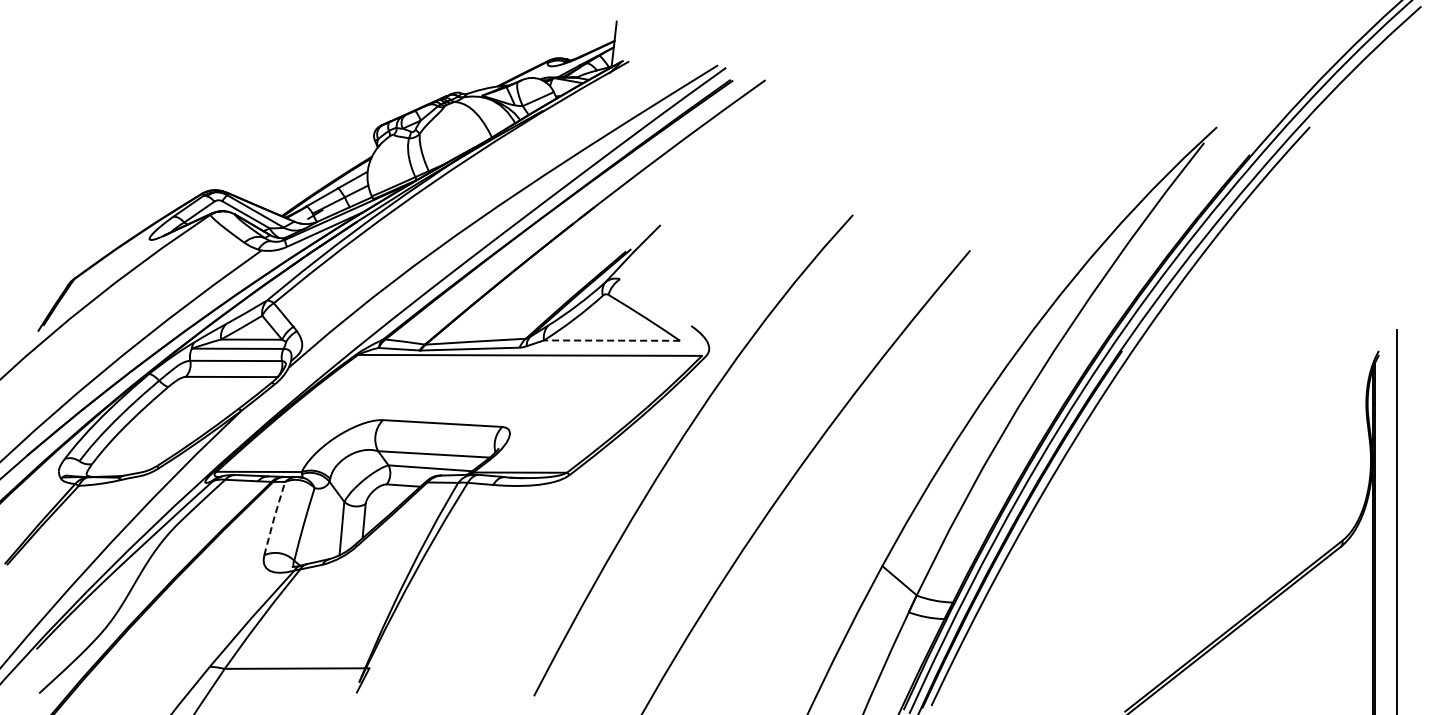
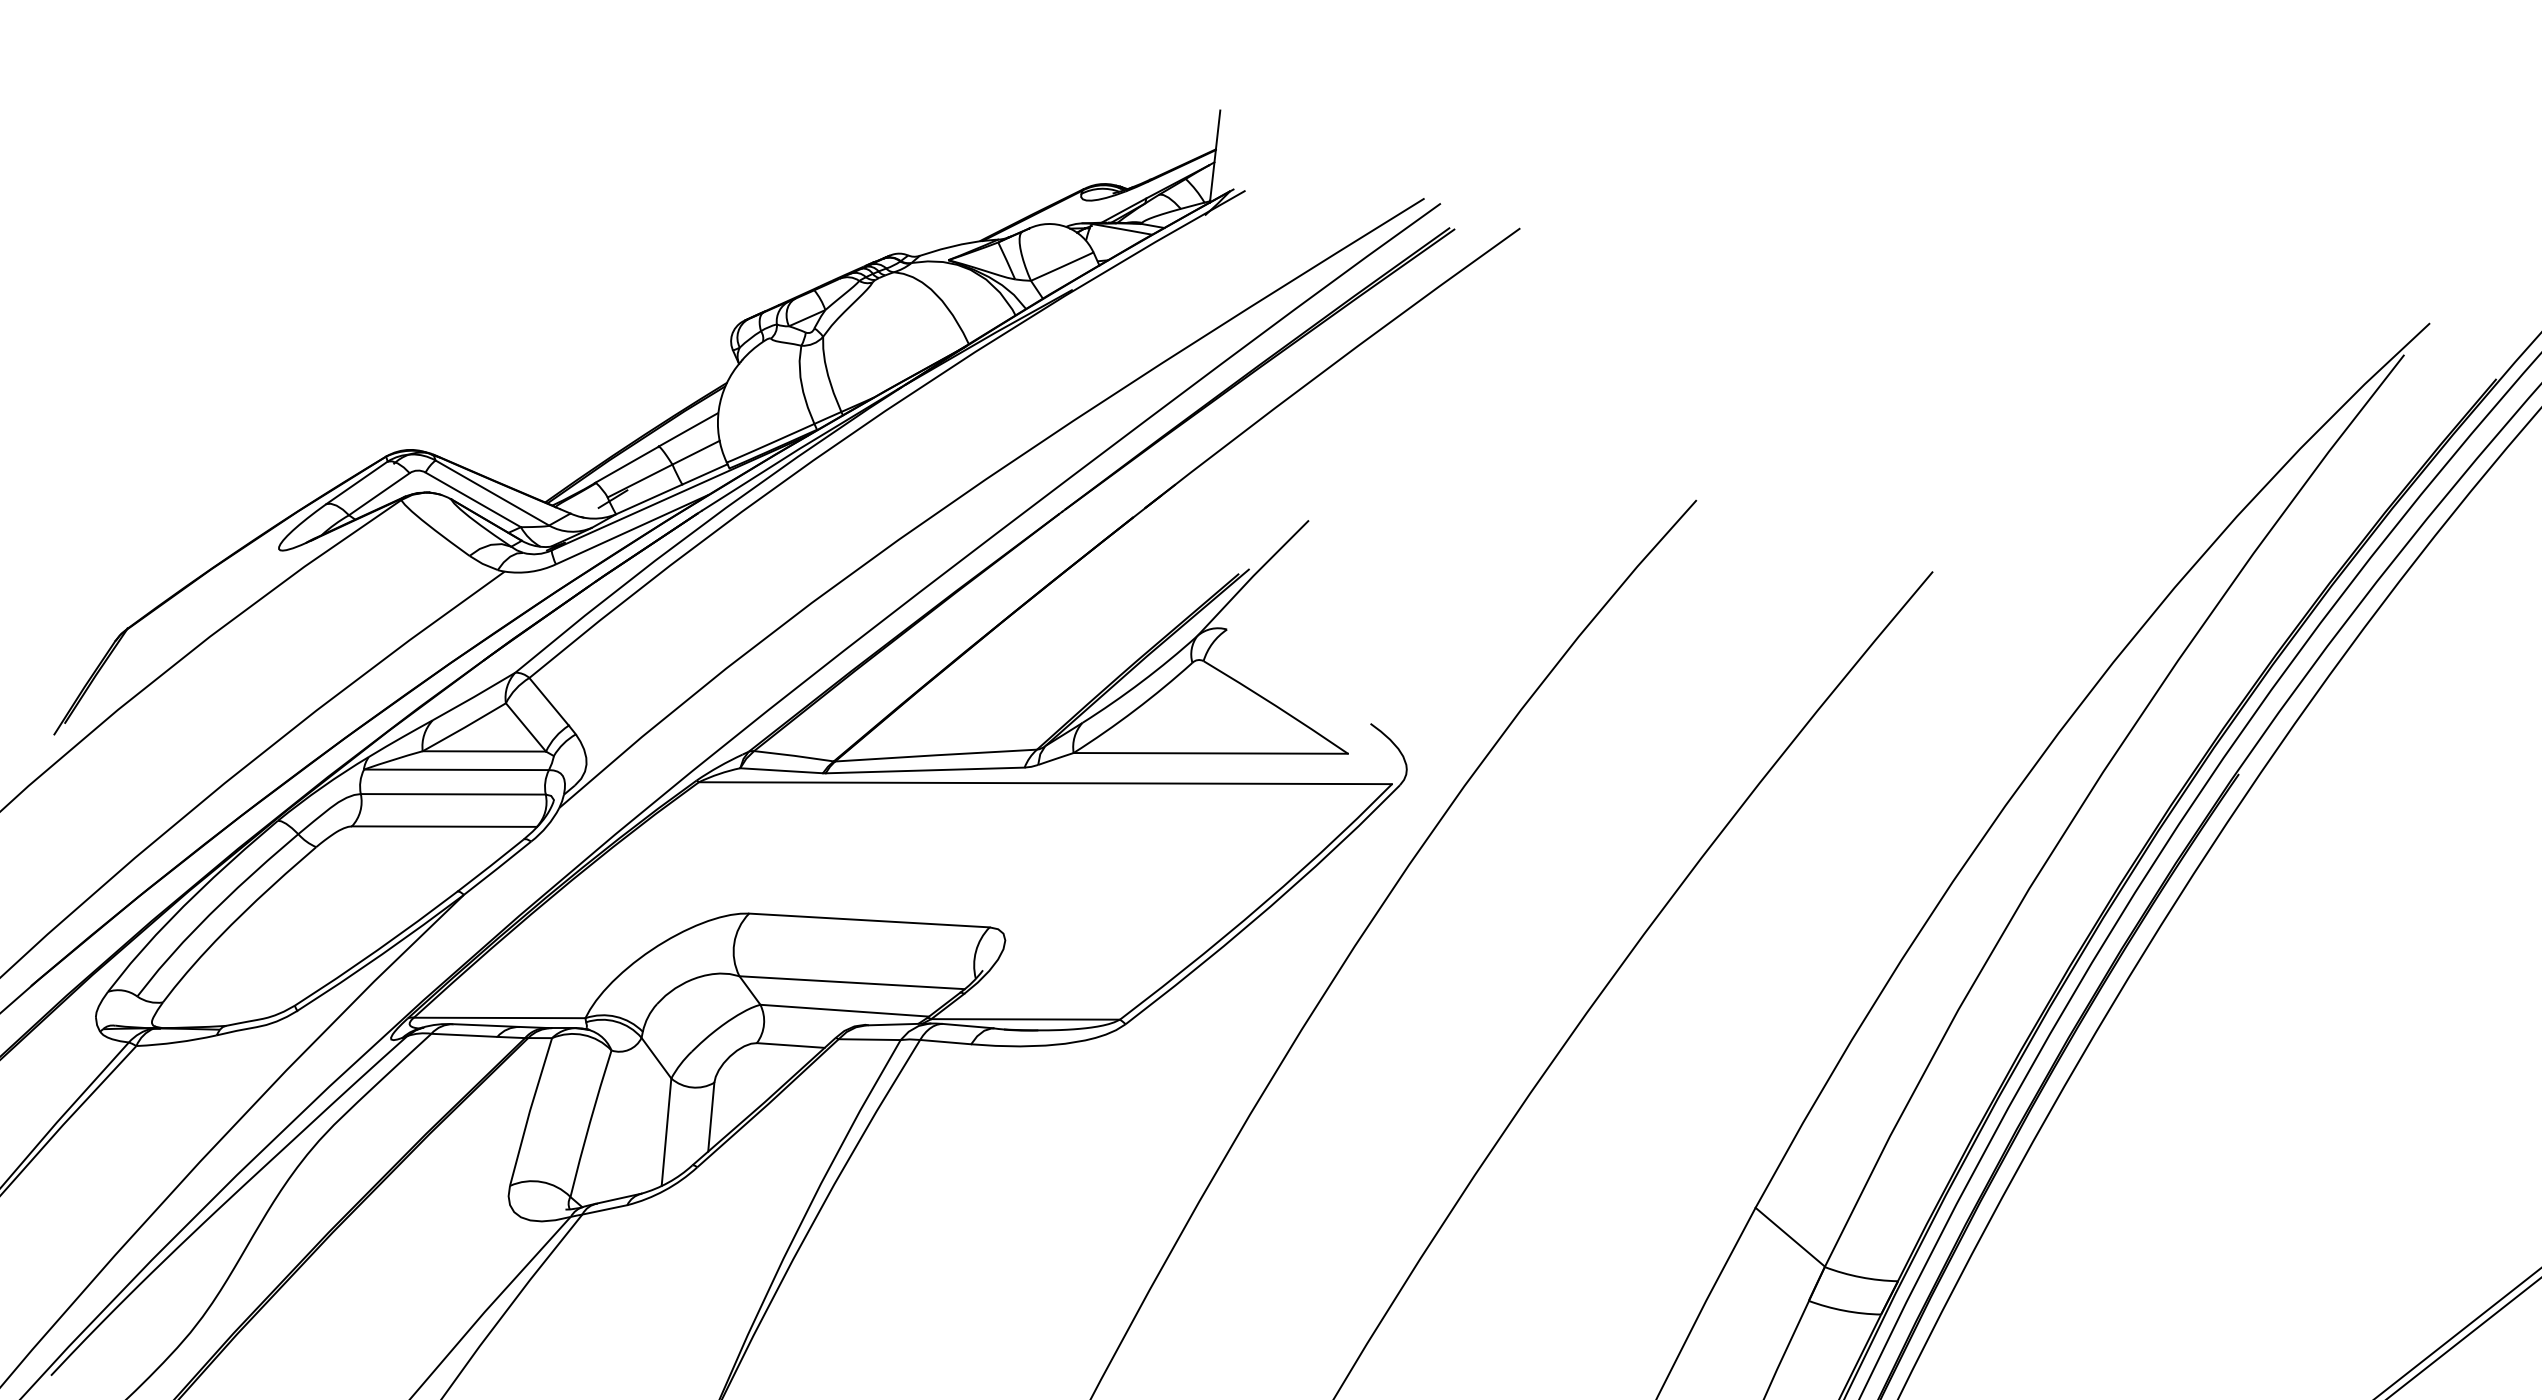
line: (611, 340) -> (1209, 753), dashed -> solid
line: (274, 518) -> (530, 1111), dashed -> solid

